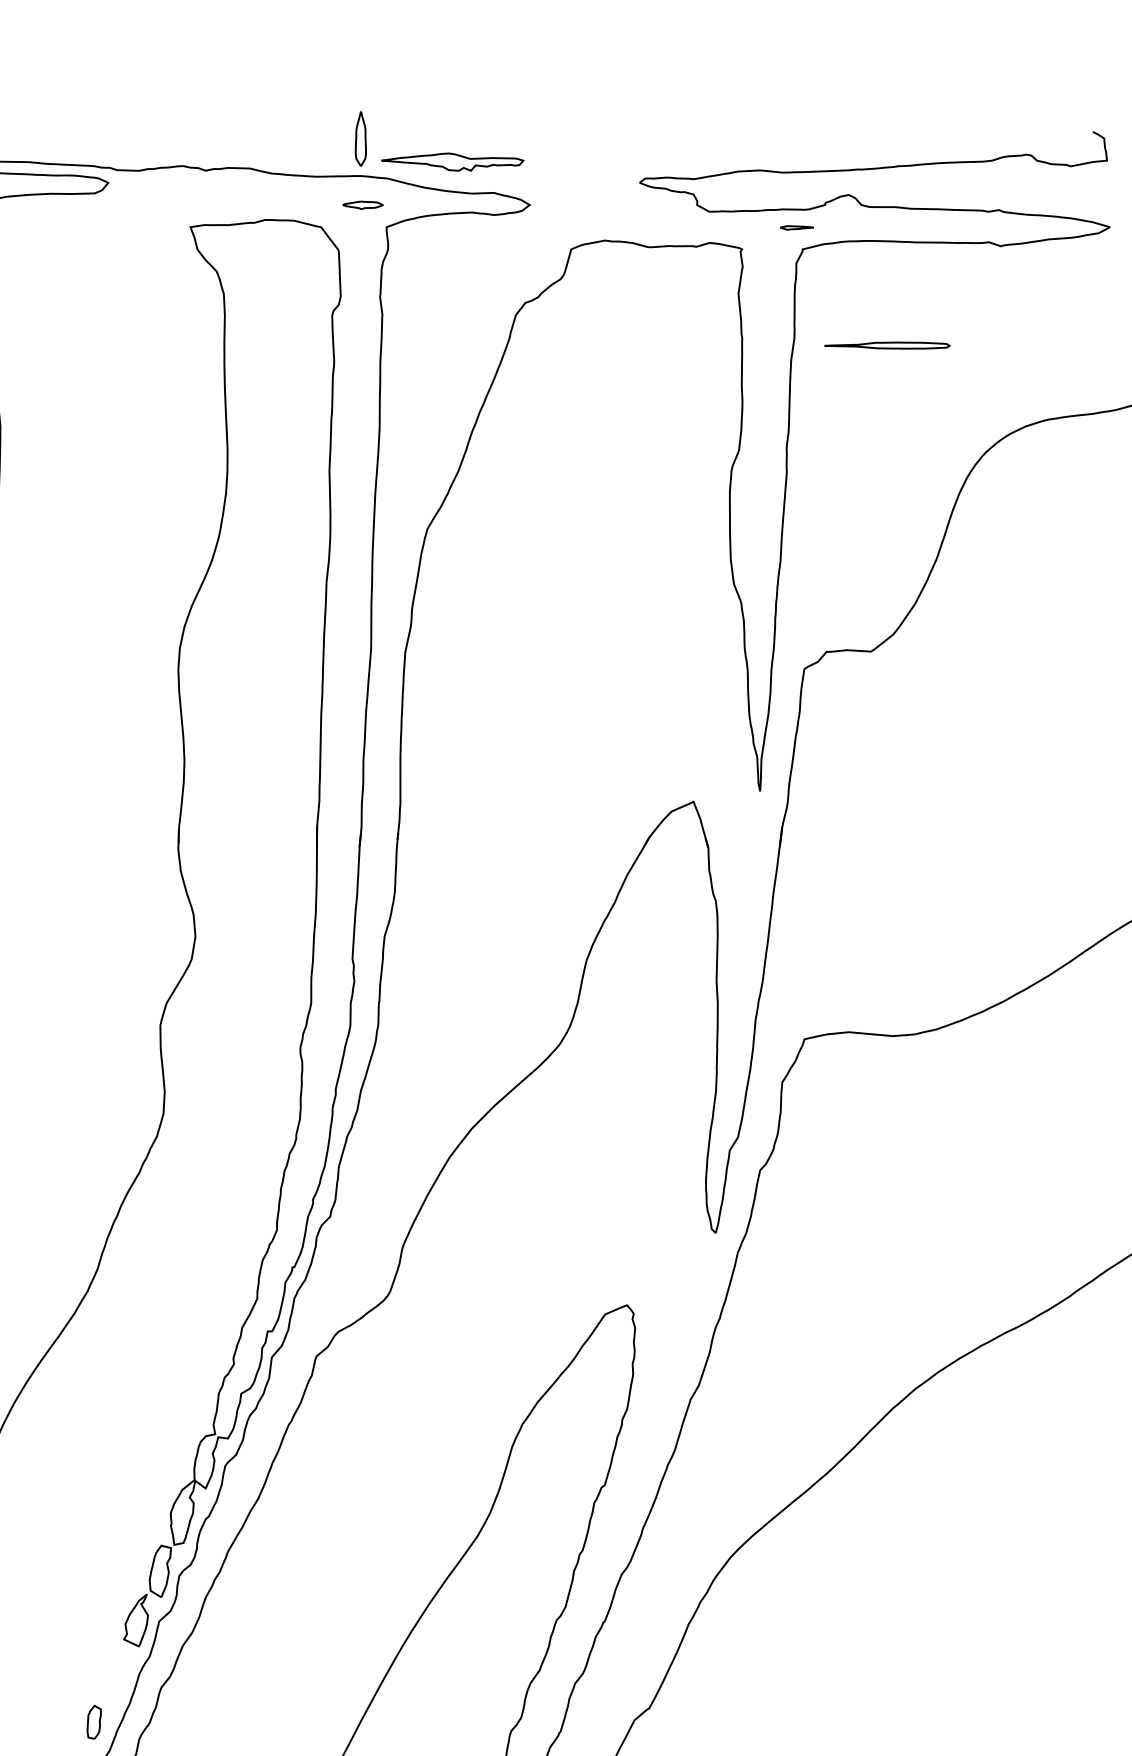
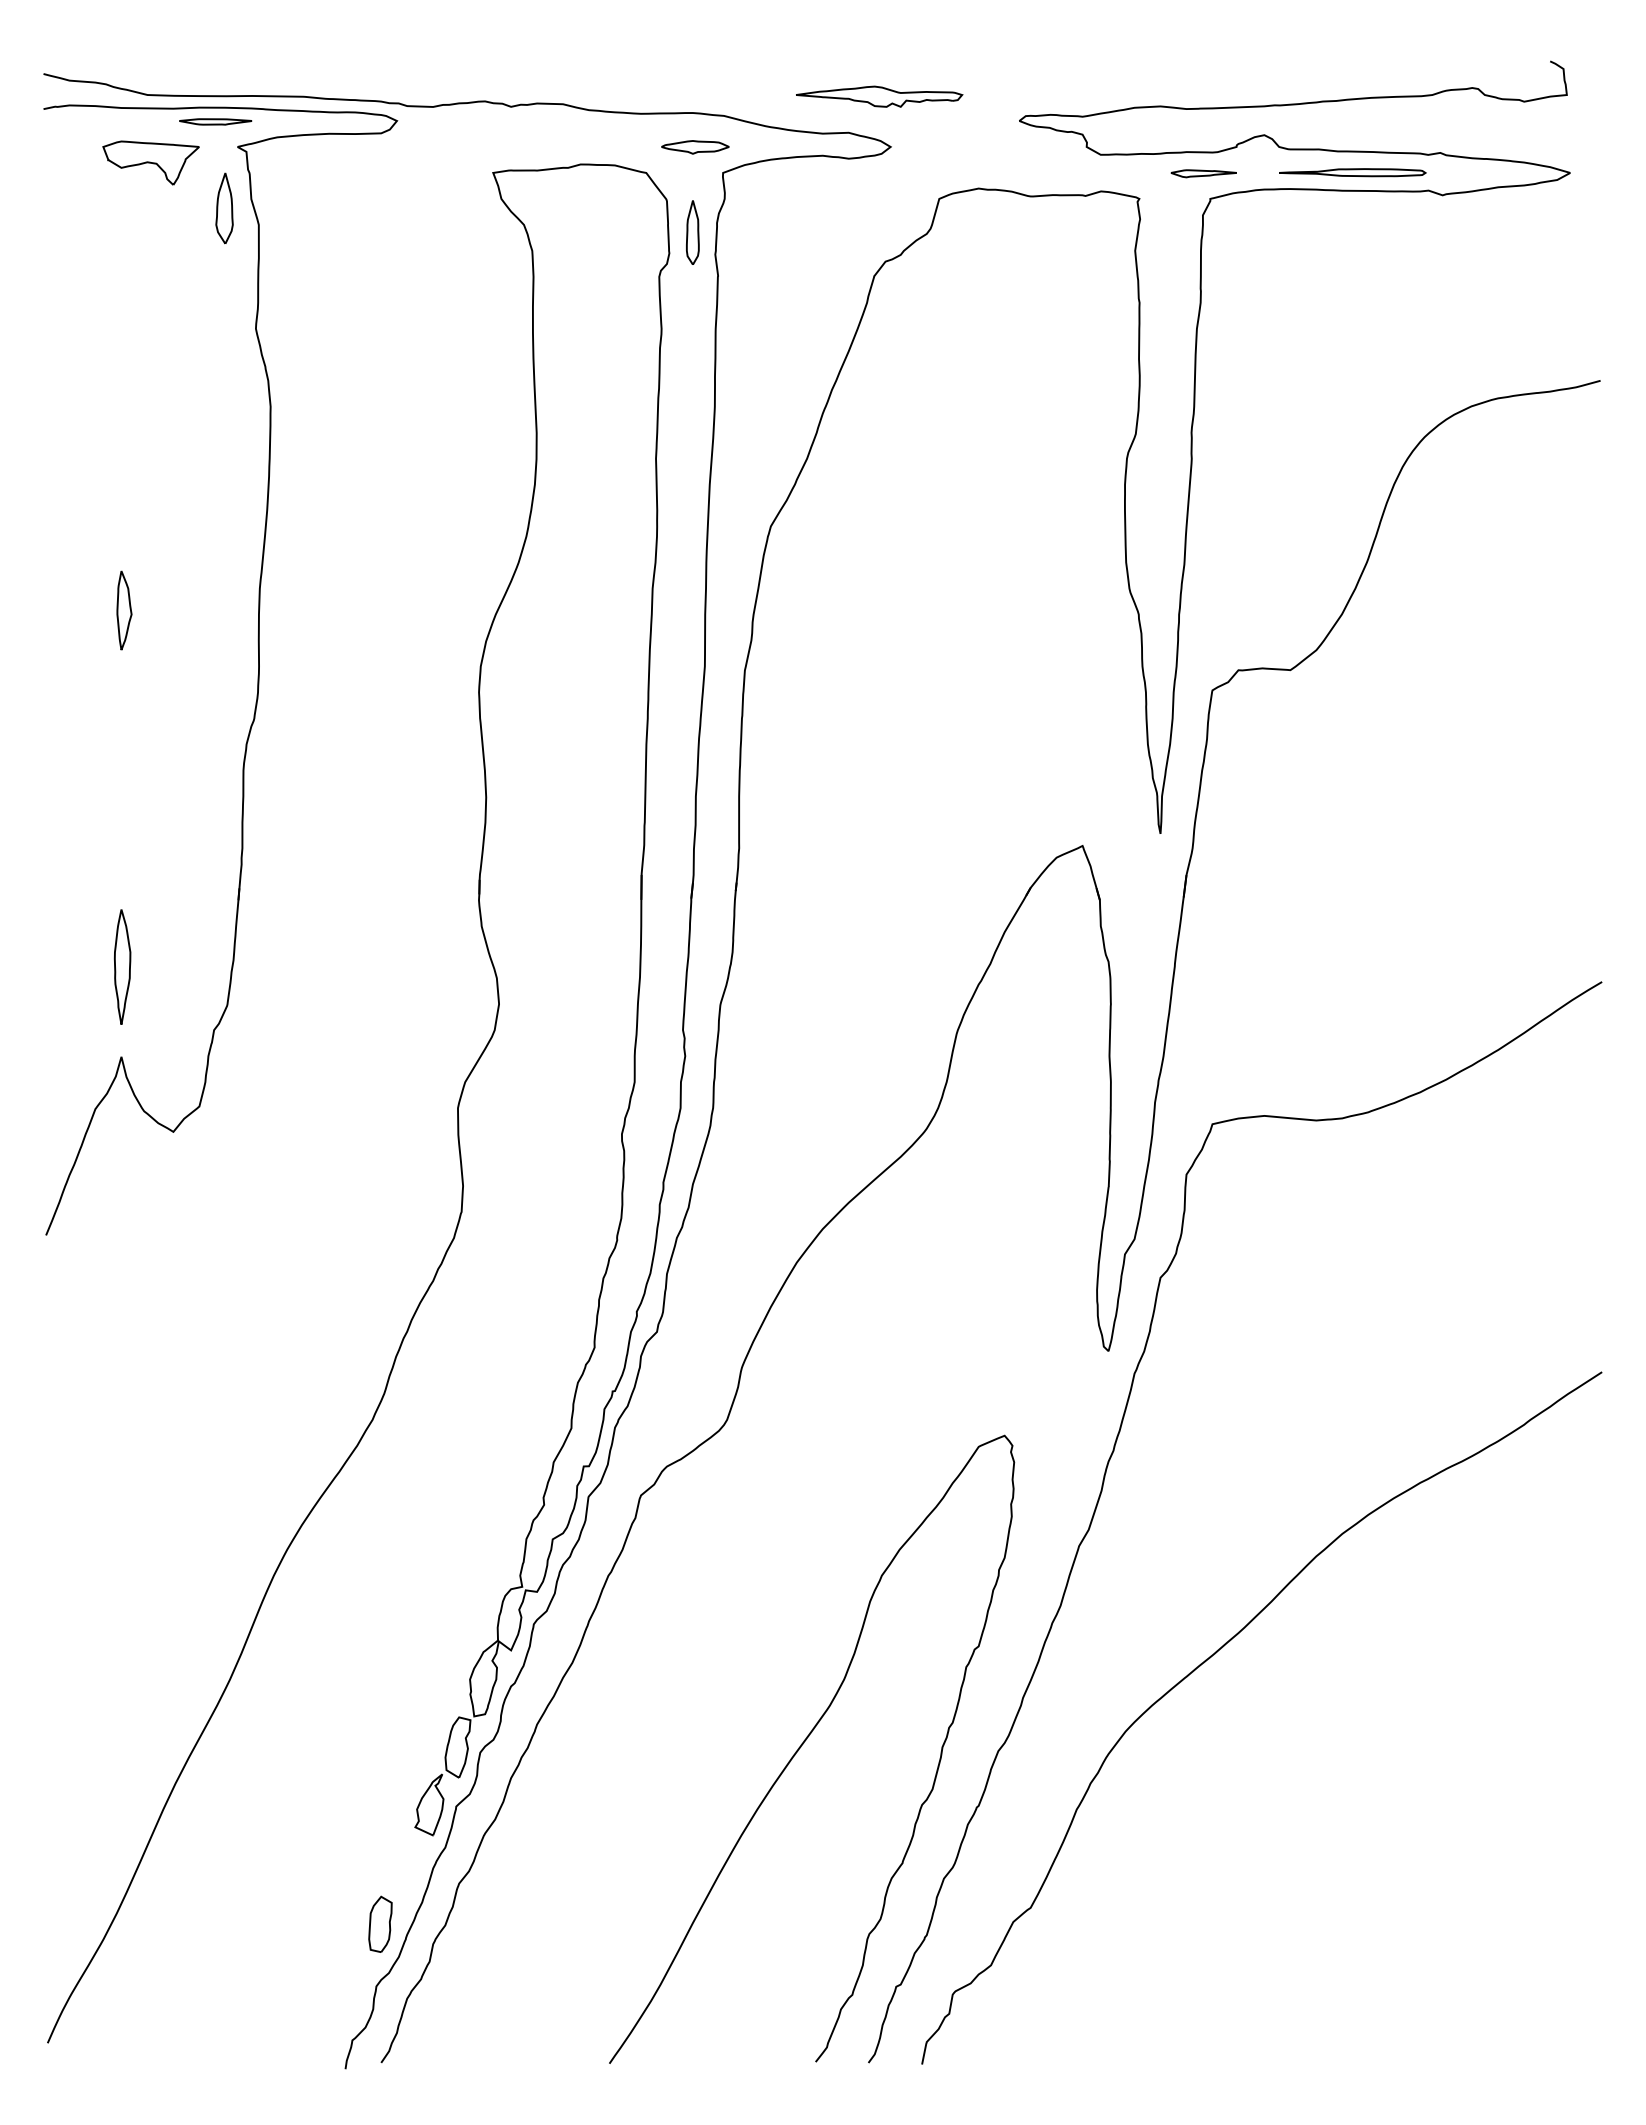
part: (360, 138) -> (692, 232), moved
part: (452, 161) -> (879, 96), moved
part: (363, 205) -> (695, 147), size x1.43
part: (796, 227) -> (1203, 173), size x1.67
part: (887, 345) -> (1352, 172), moved
part: (94, 1721) -> (380, 1923), size x1.43

